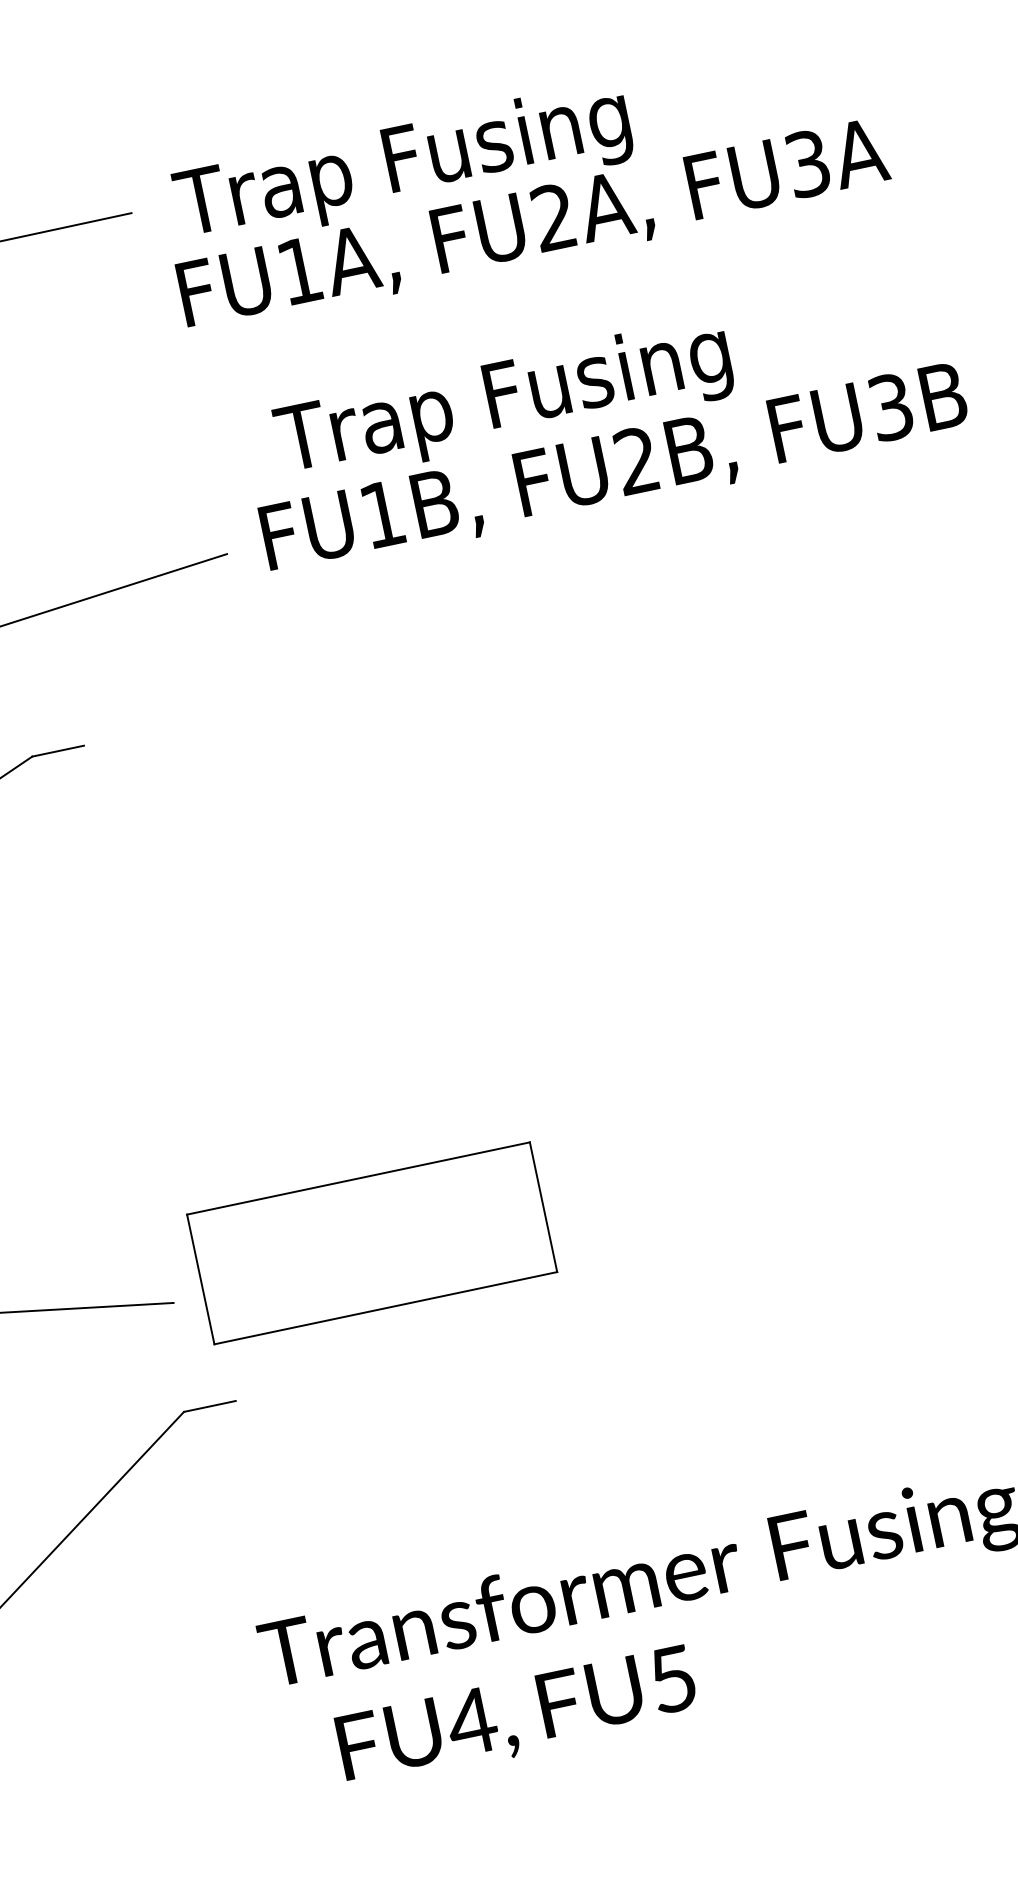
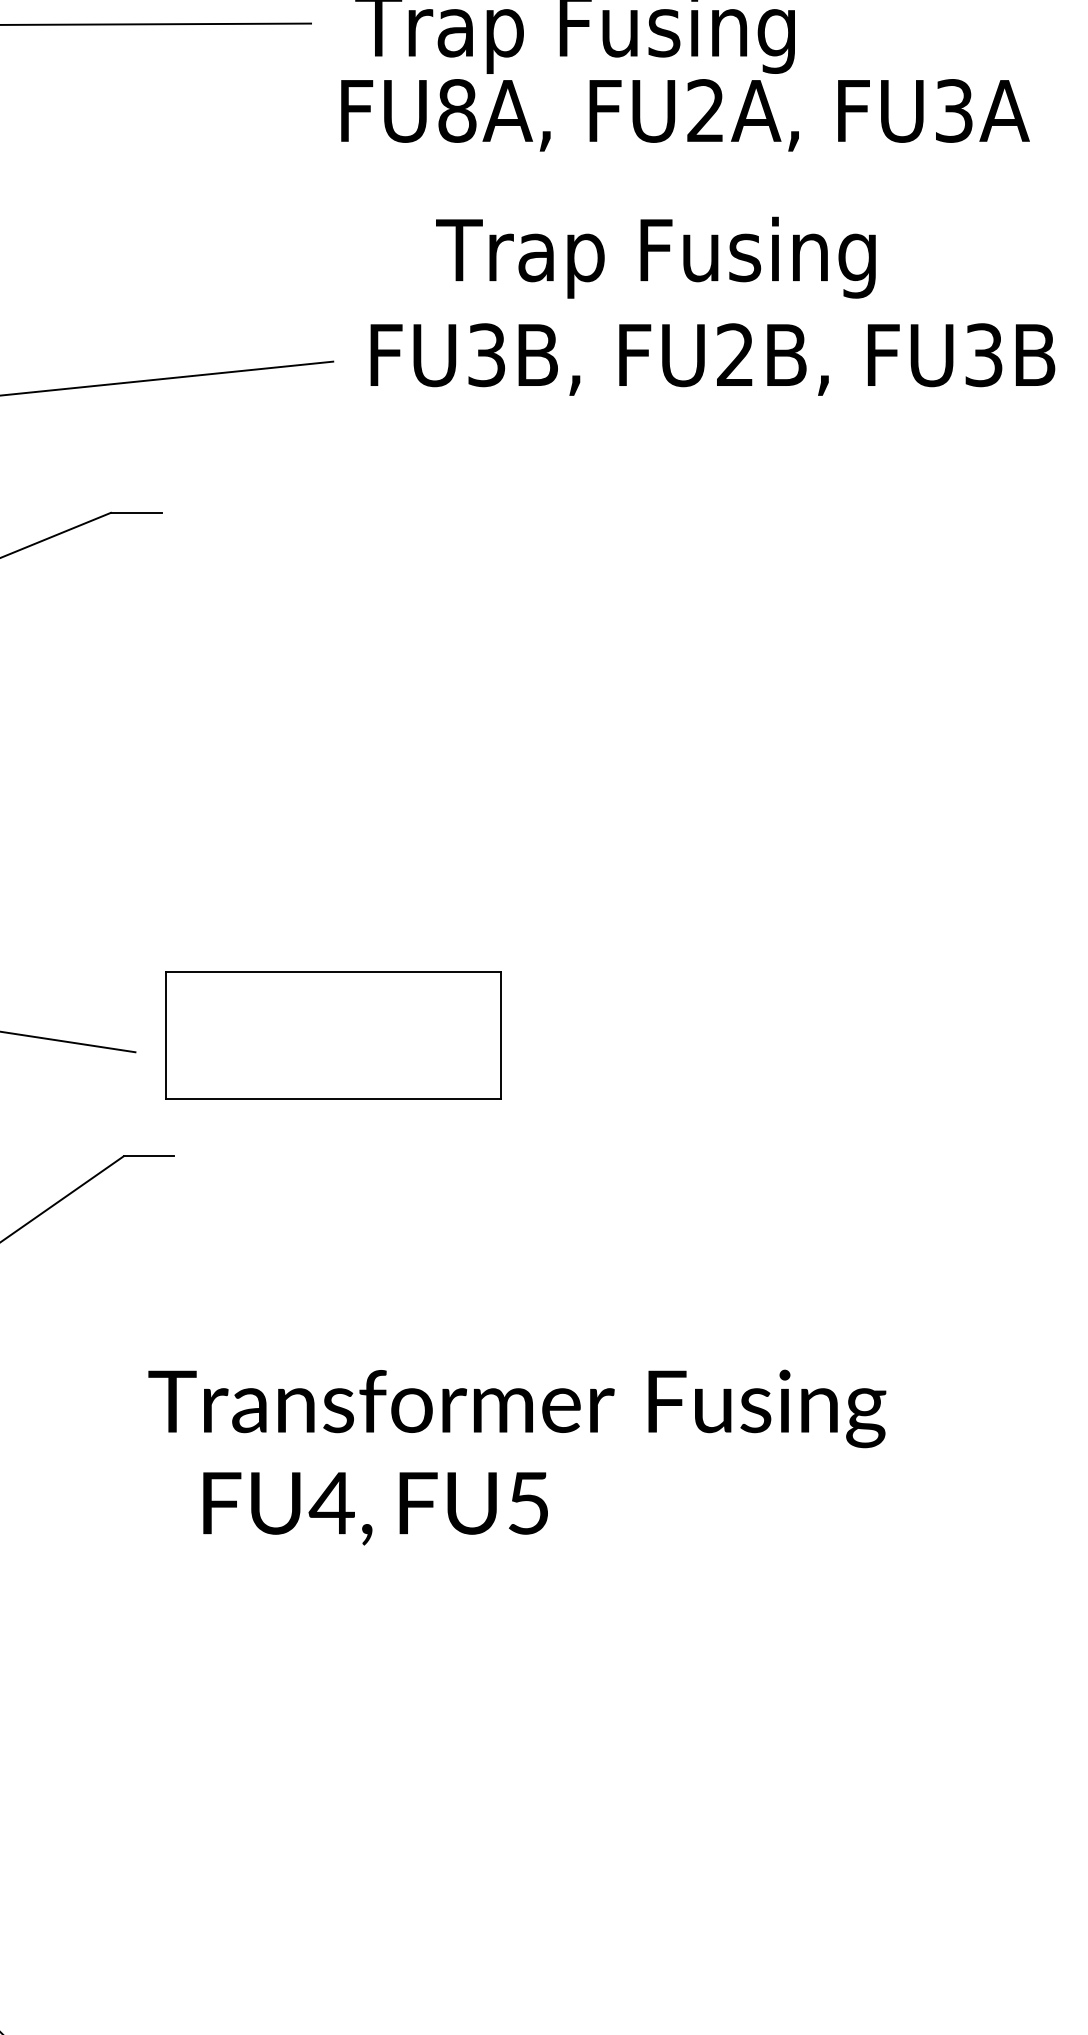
text: (299, 270) -> (457, 110), FU1A, -> FU8A,
text: (503, 401) -> (655, 257), moved
text: (382, 514) -> (486, 355), FU1B, -> FU3B,

